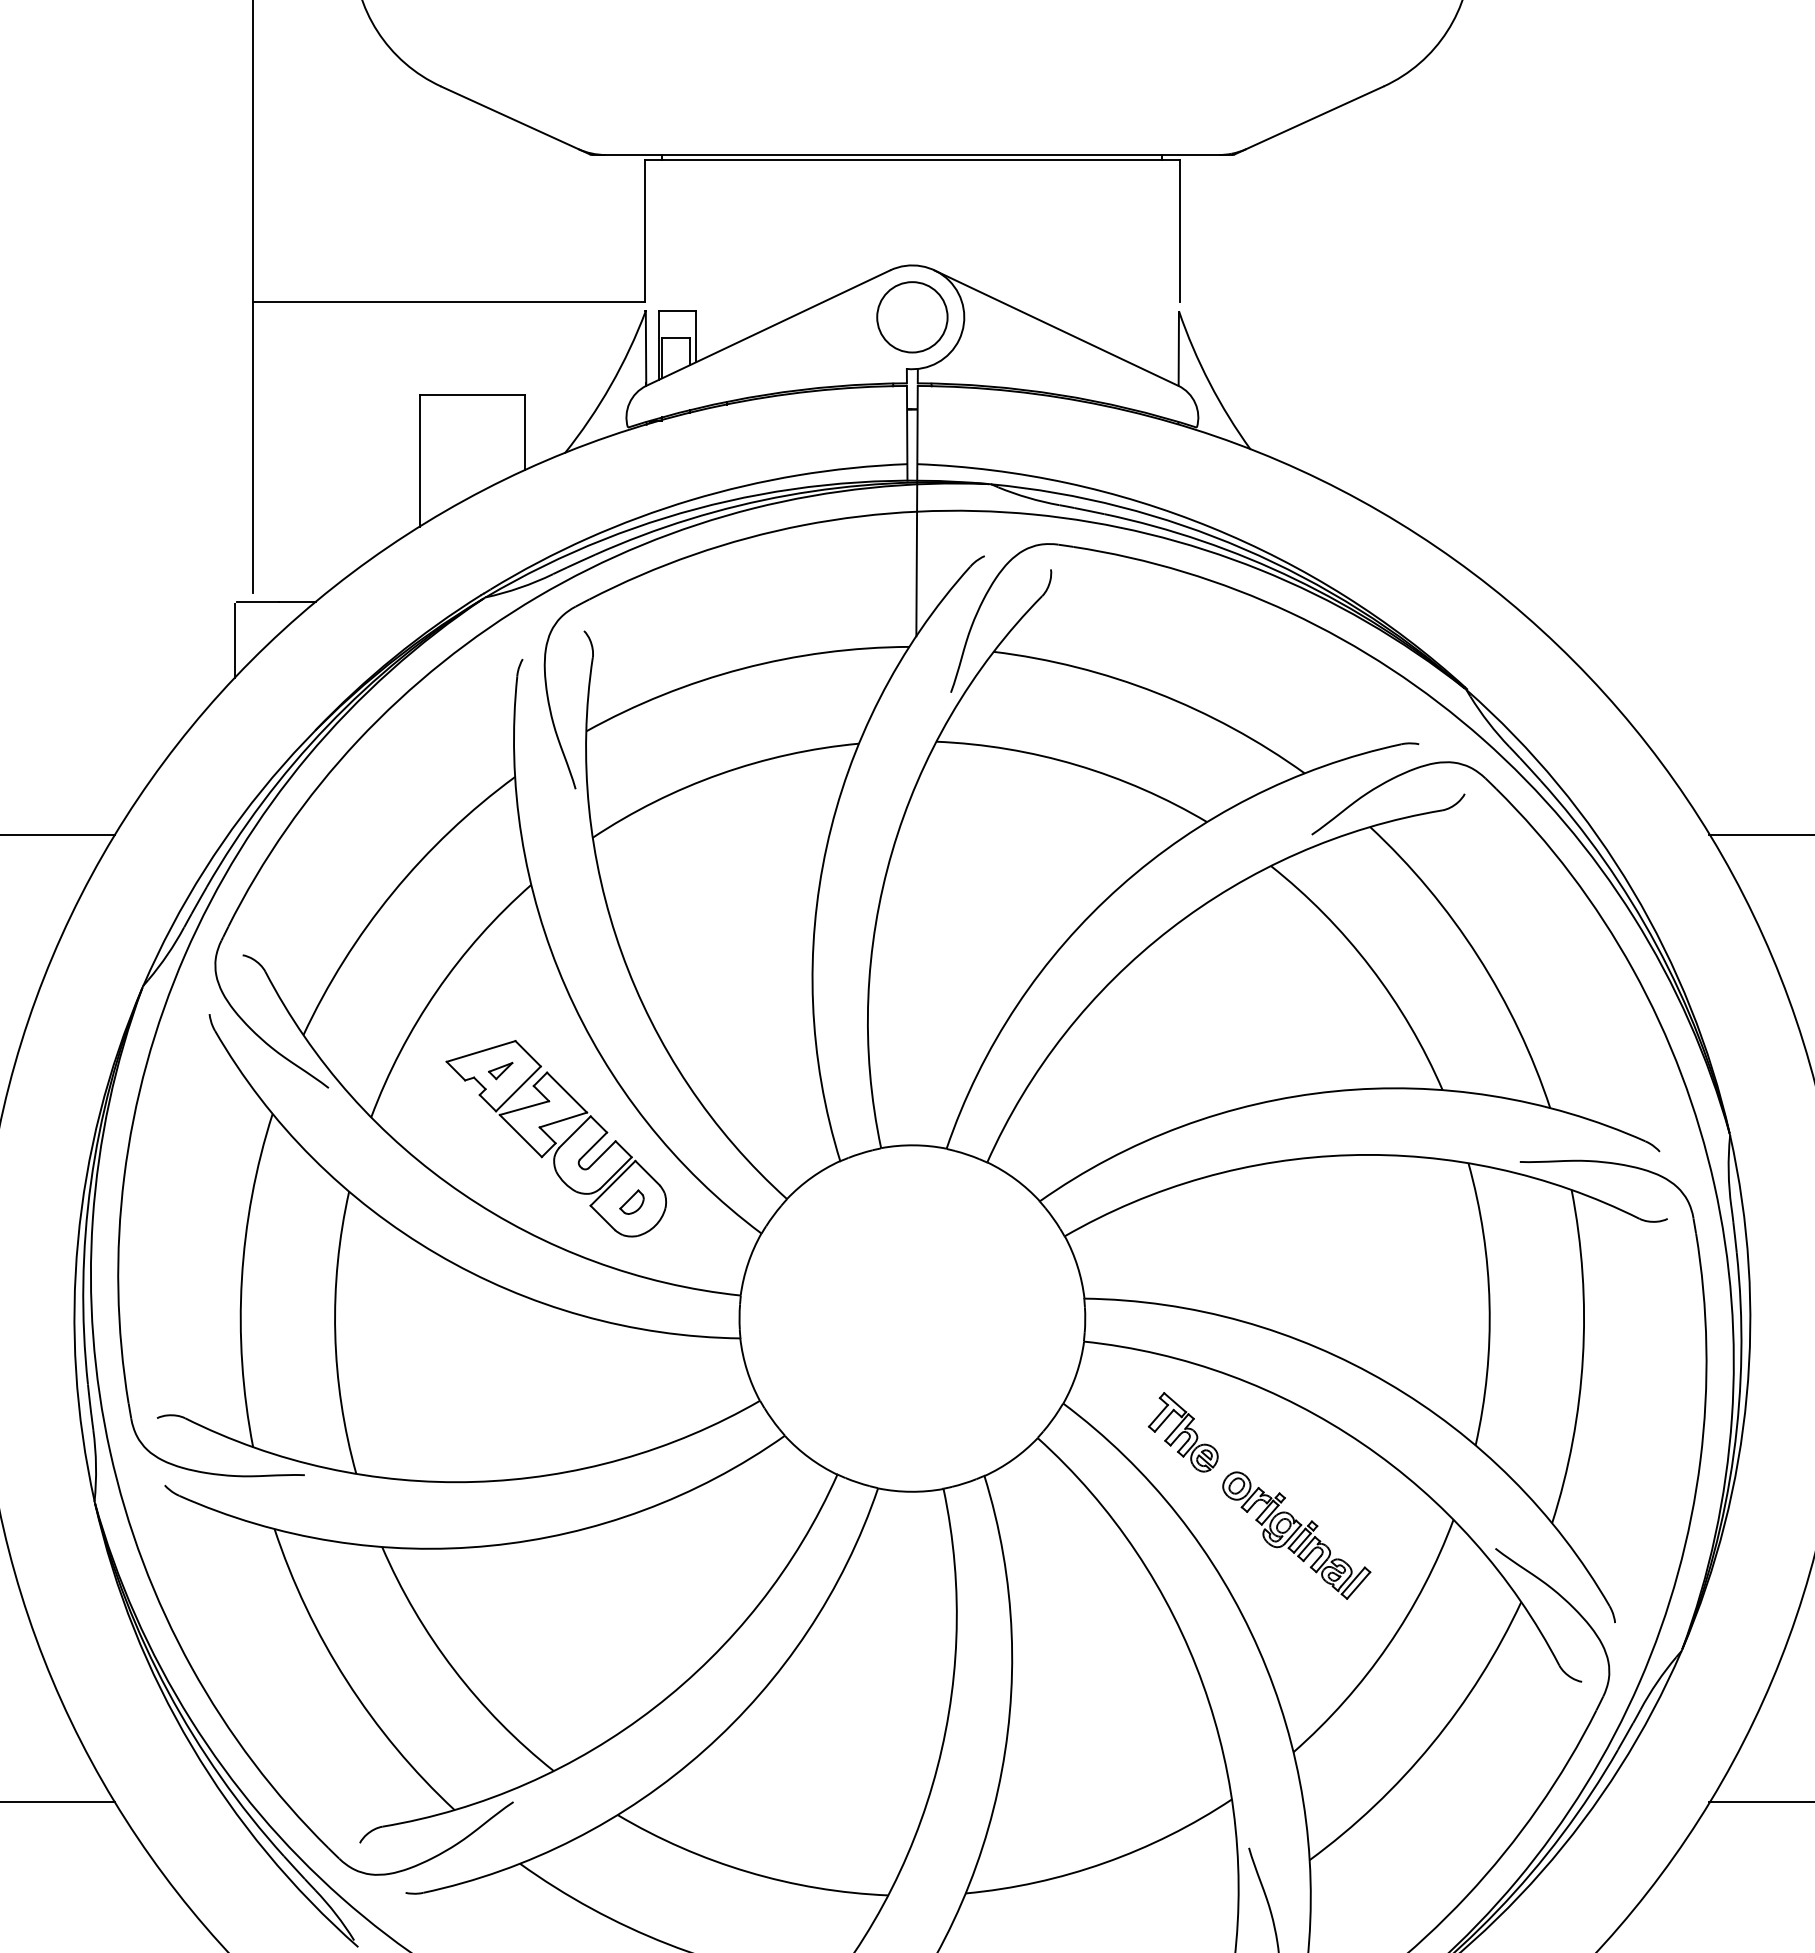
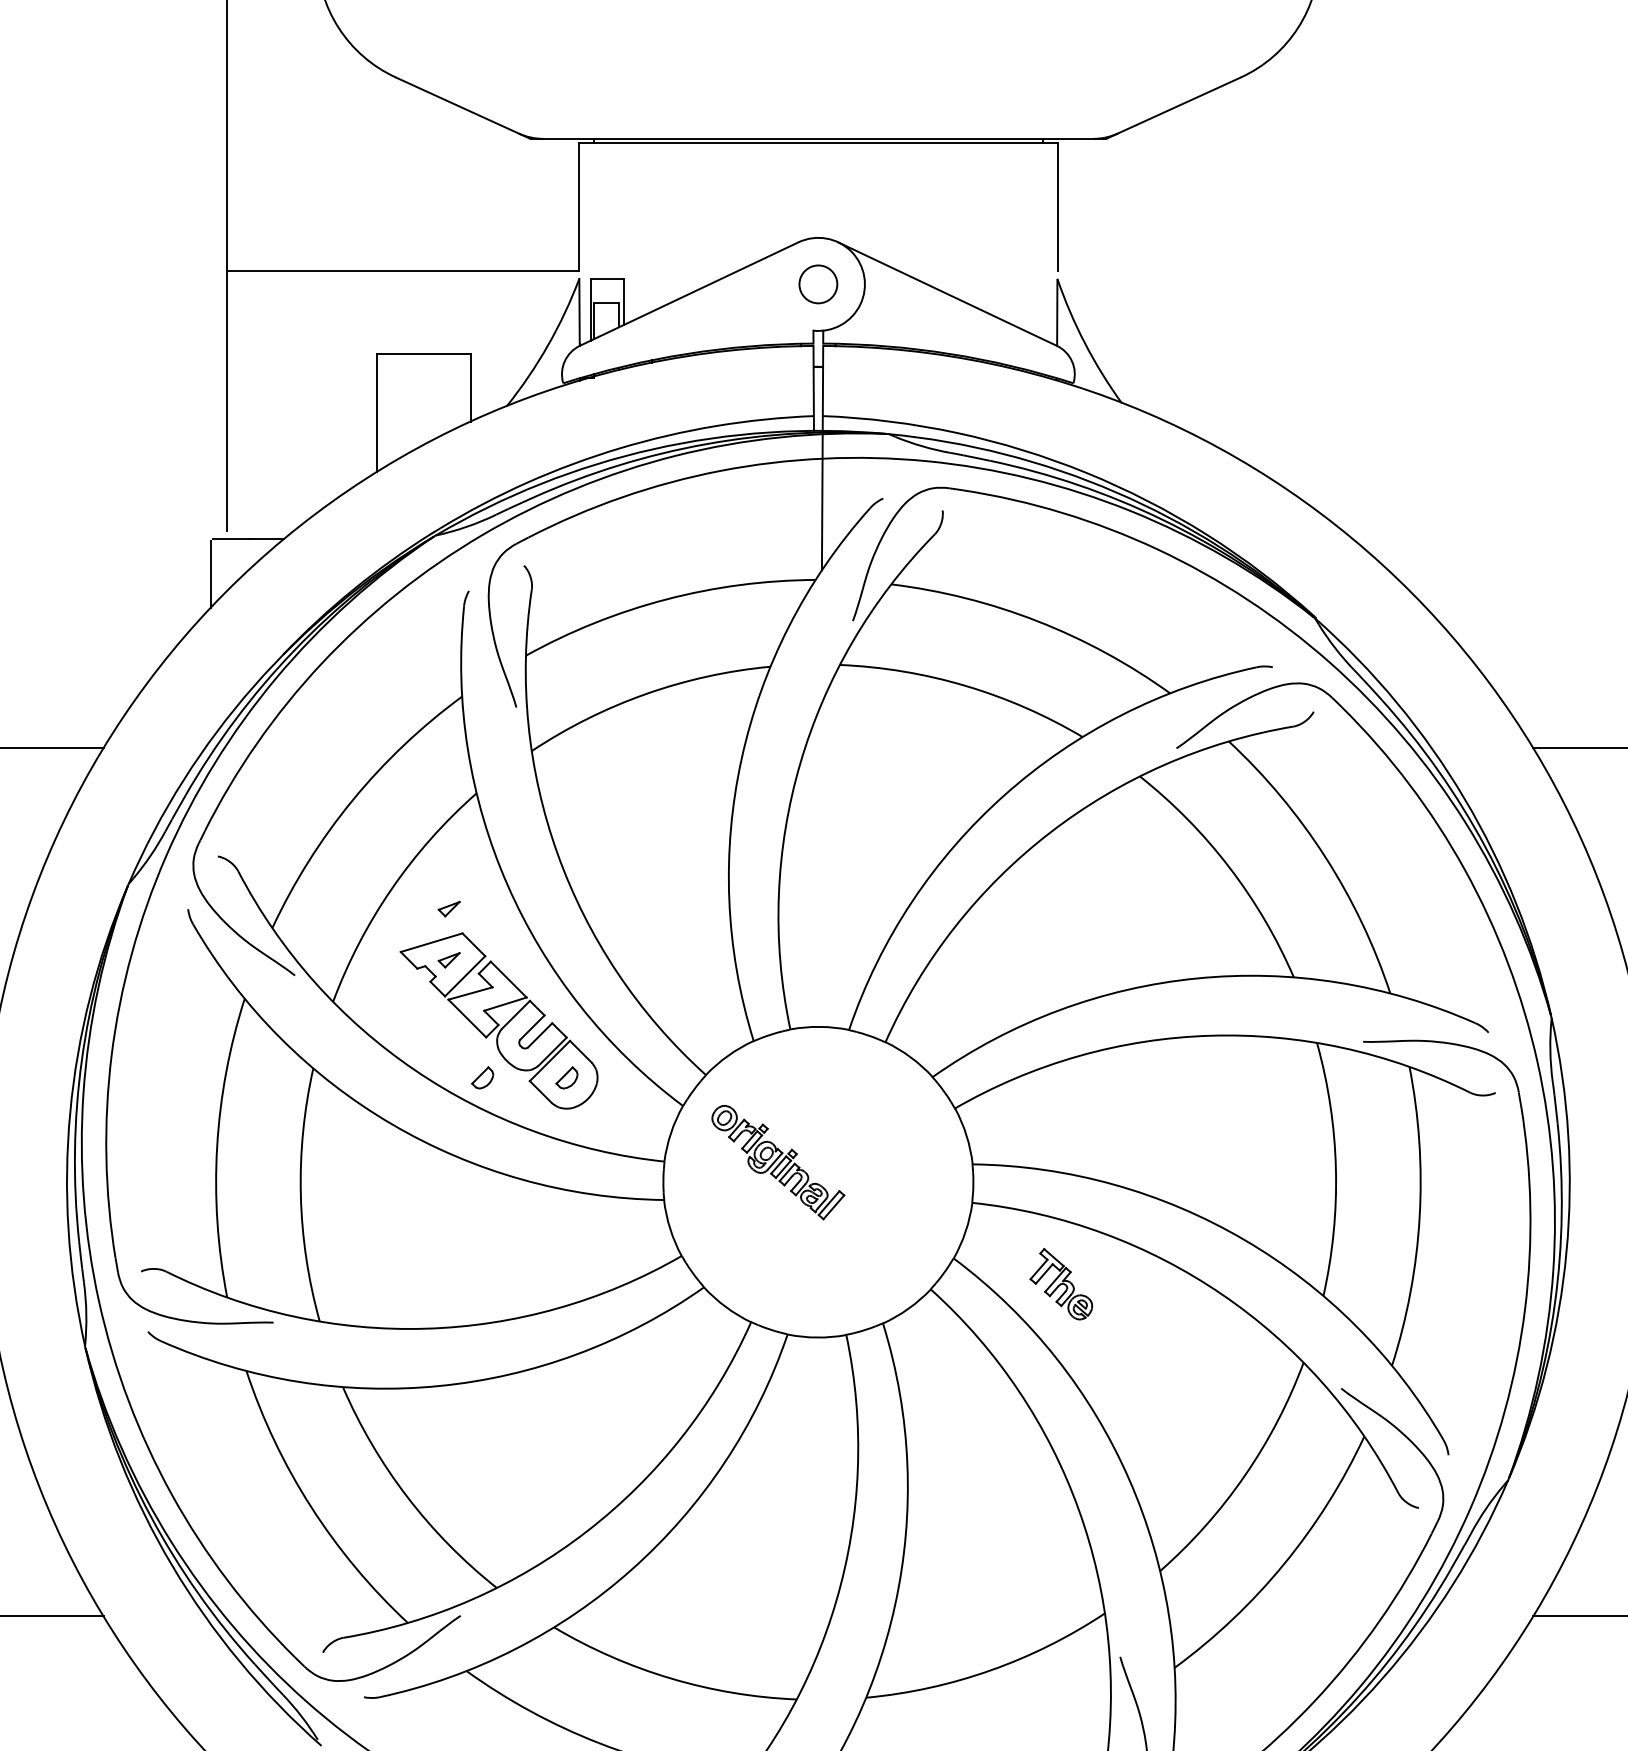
circle: (912, 317) -> (818, 284), size x0.6
part: (500, 1013) -> (449, 908), added
part: (537, 1201) -> (482, 1077), added
part: (1296, 1535) -> (778, 1162), moved

